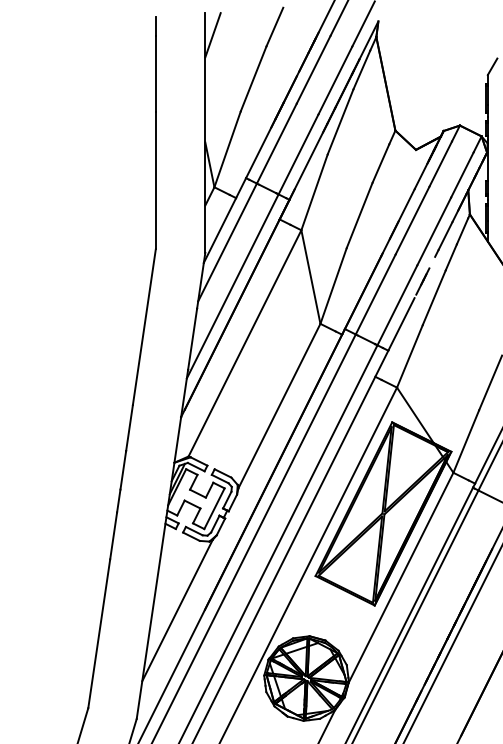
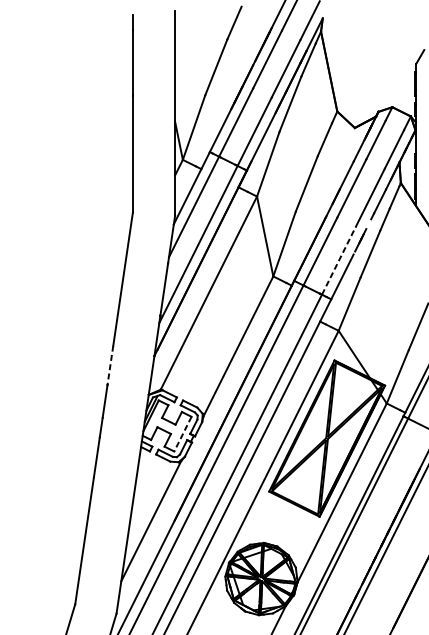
line: (212, 35) -> (181, 30), removed
line: (397, 305) -> (339, 260), solid -> dashed
line: (129, 428) -> (110, 365), solid -> dashed
line: (214, 508) -> (182, 433), solid -> dashed

